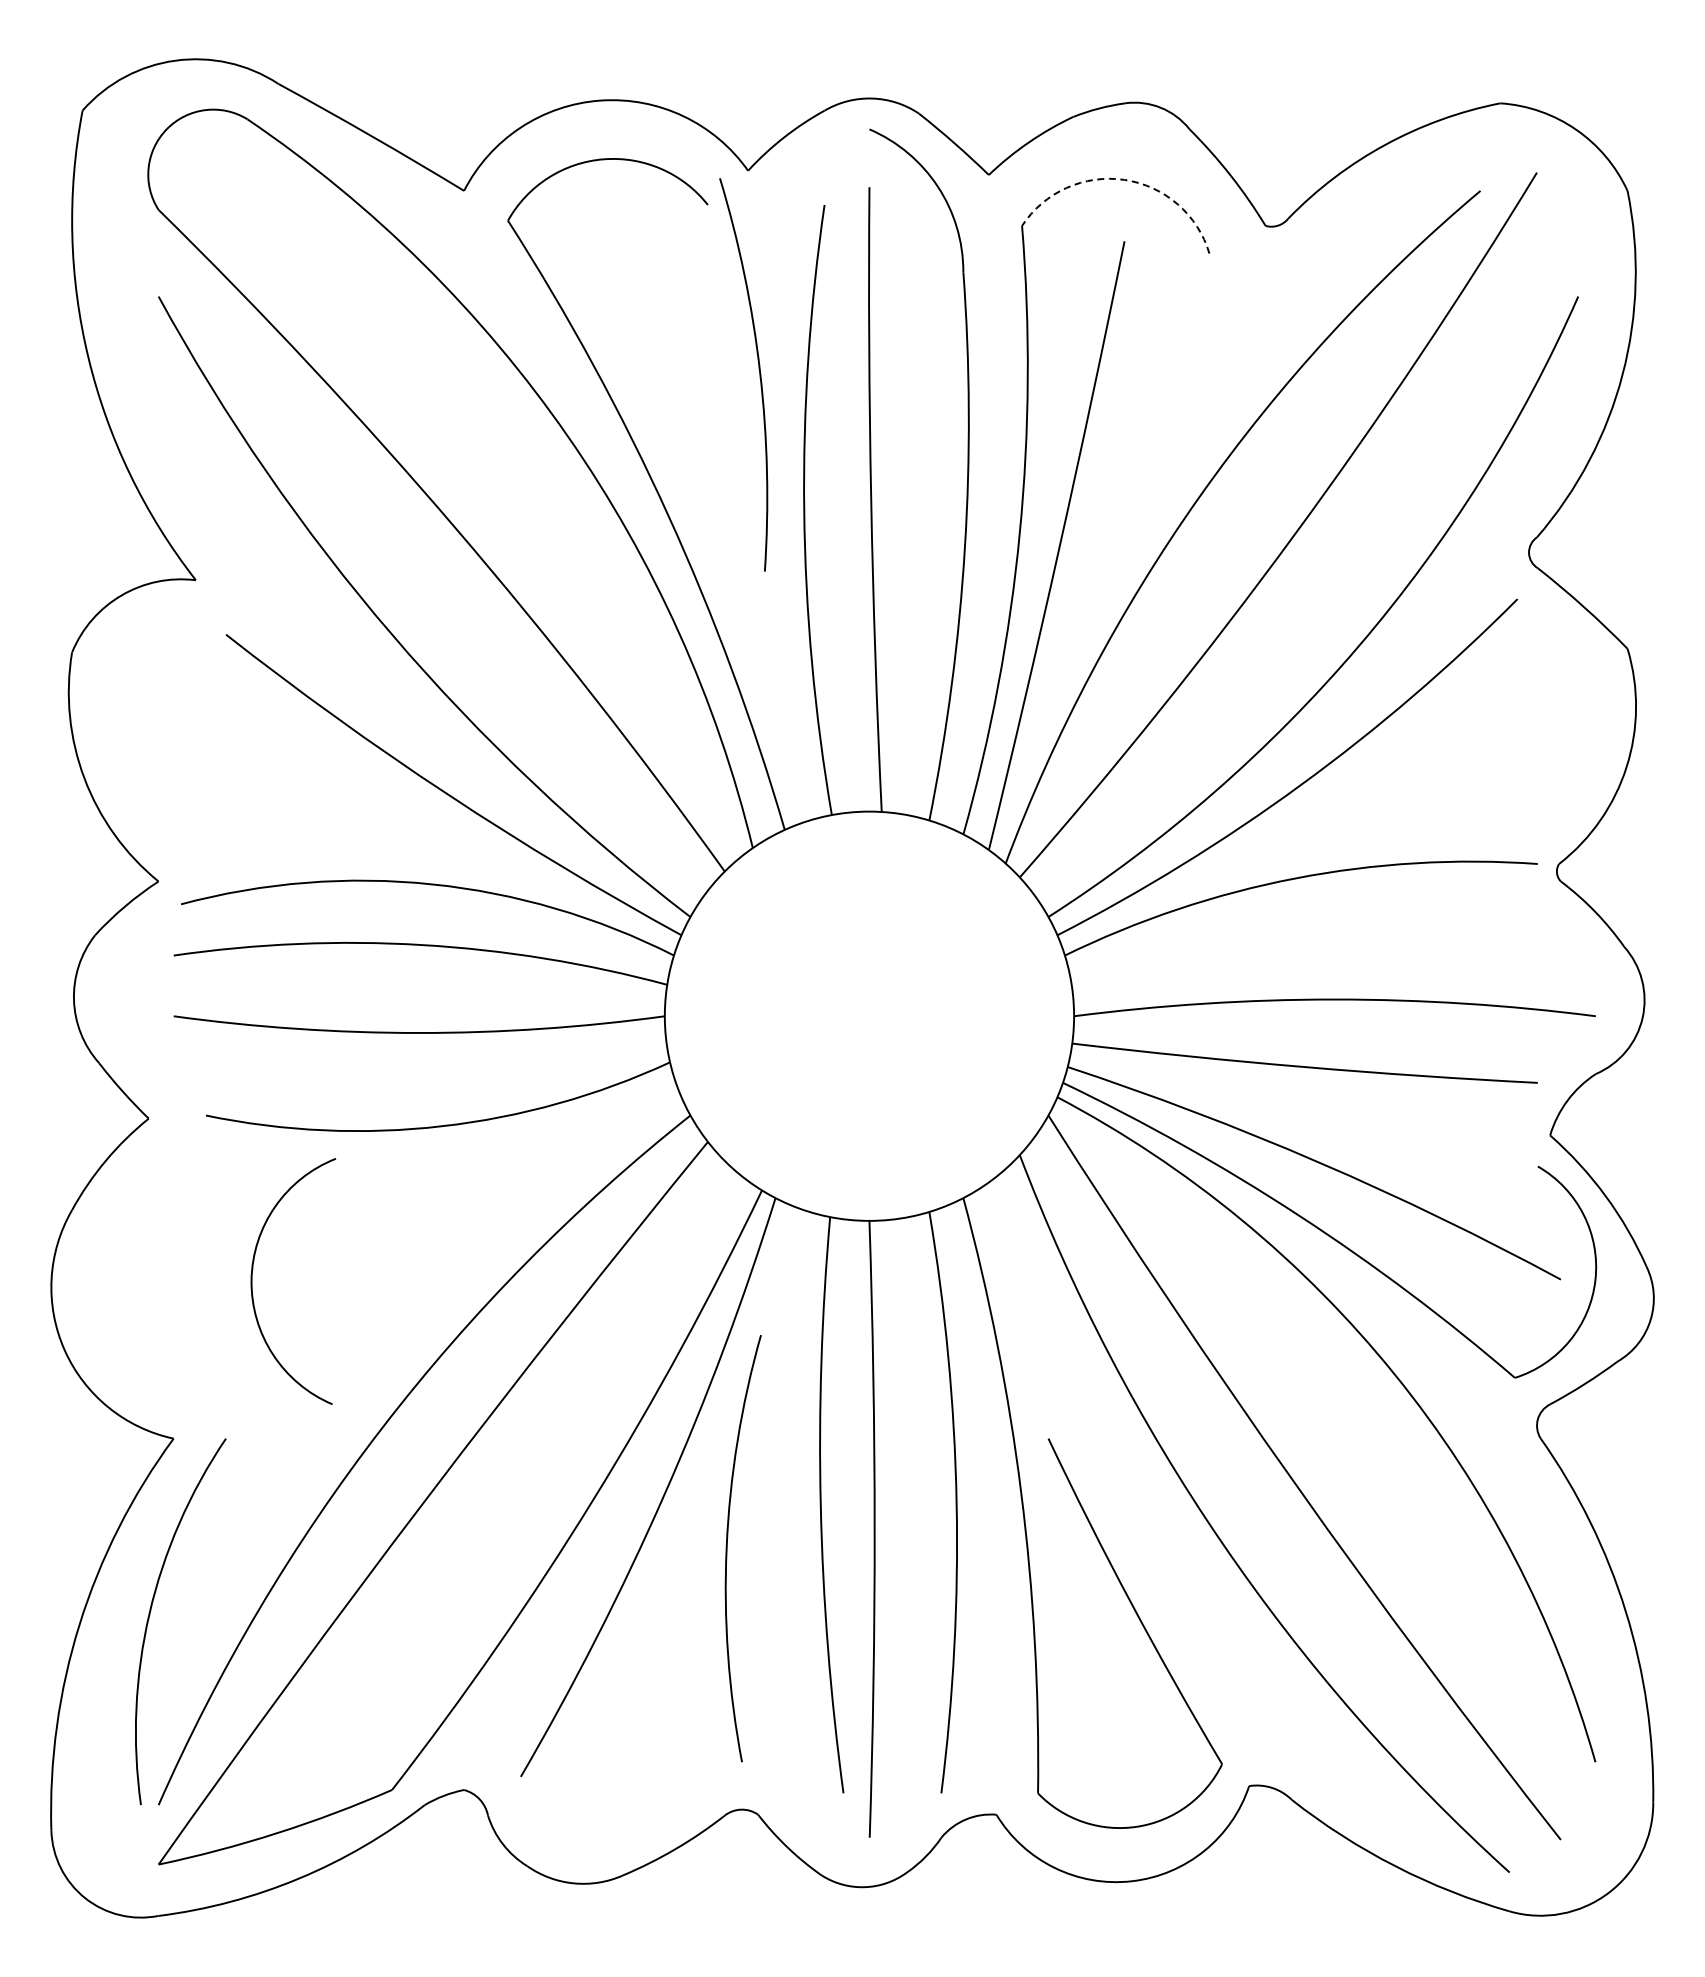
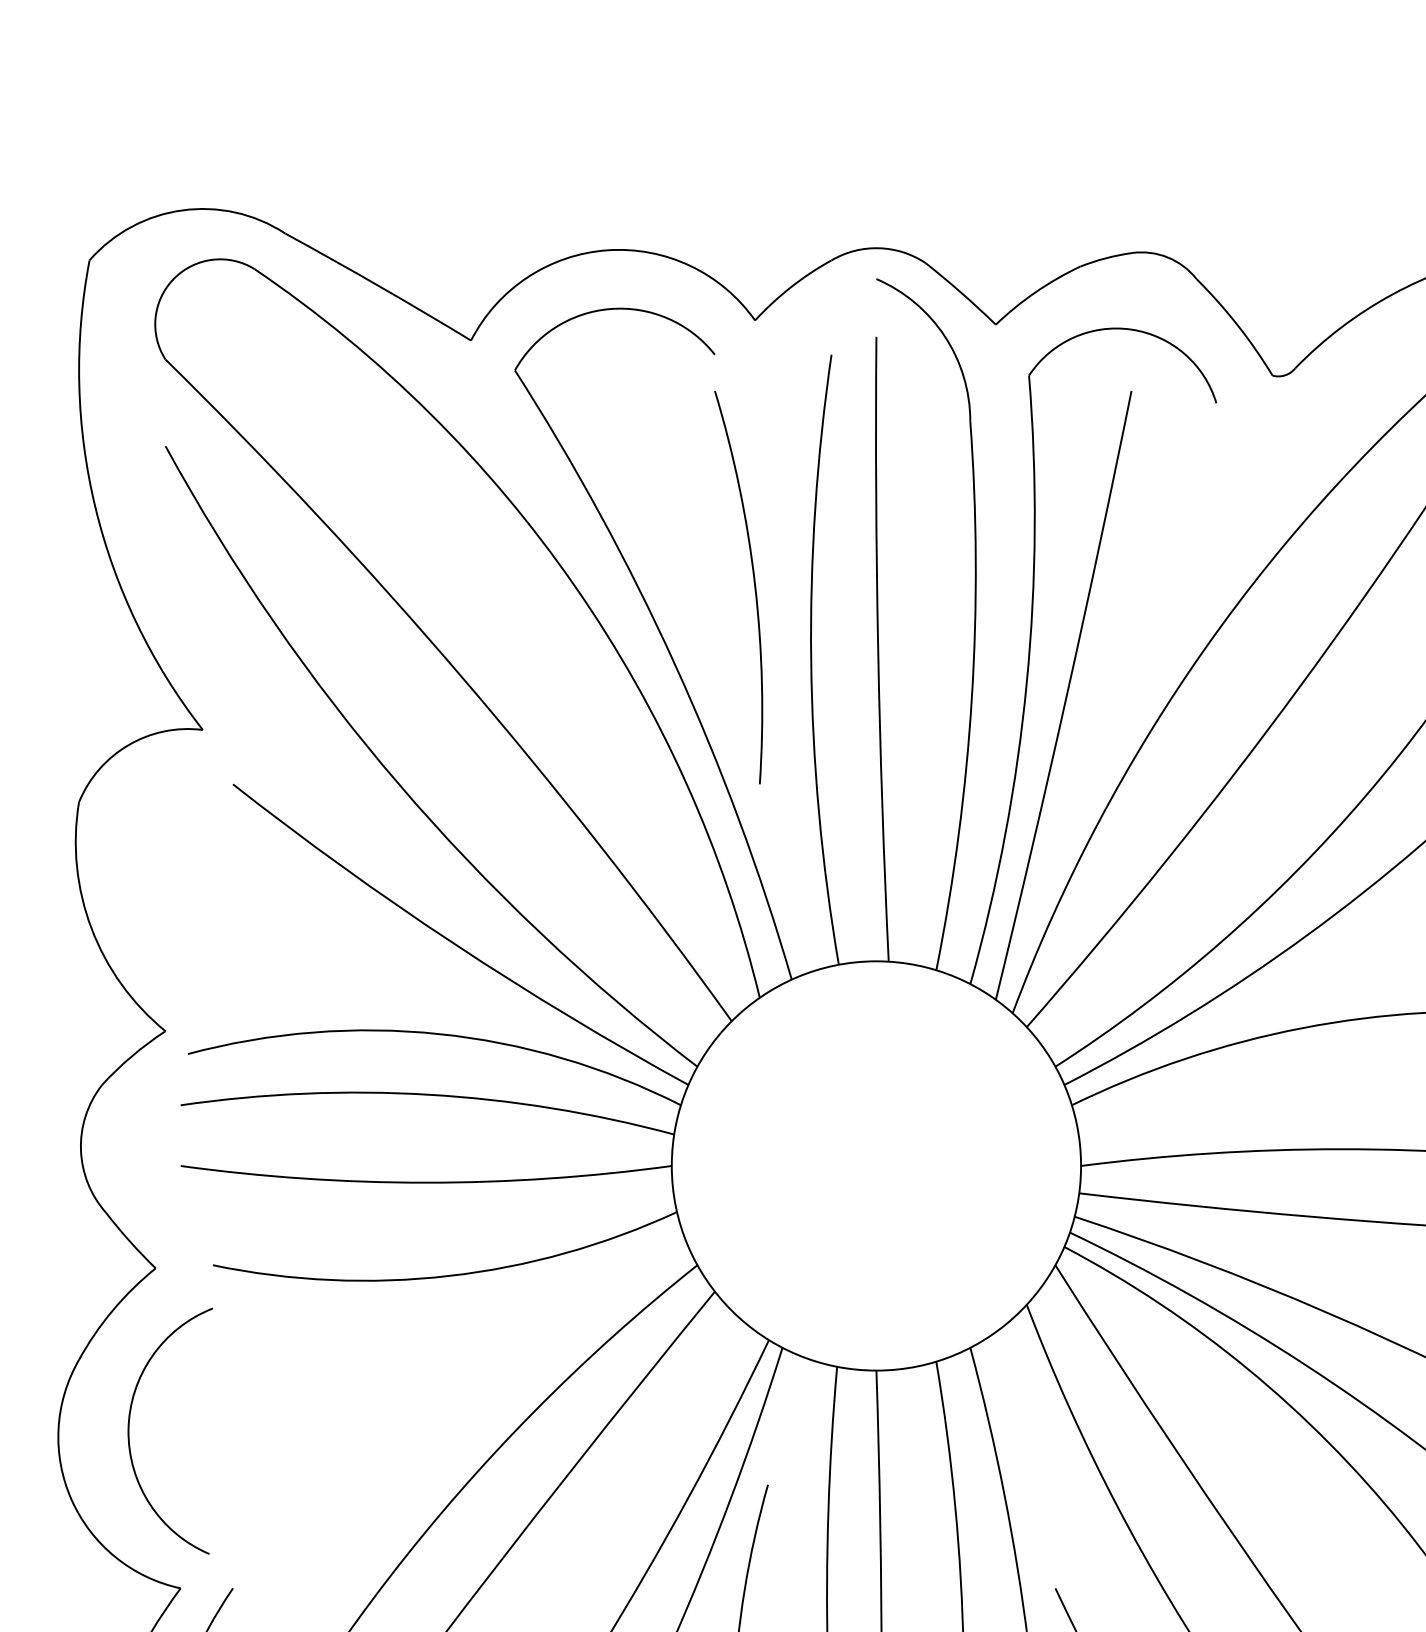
arc: (1124, 179) -> (1131, 329), dashed -> solid
arc: (758, 369) -> (753, 582), moved
arc: (252, 1281) -> (129, 1431), moved

